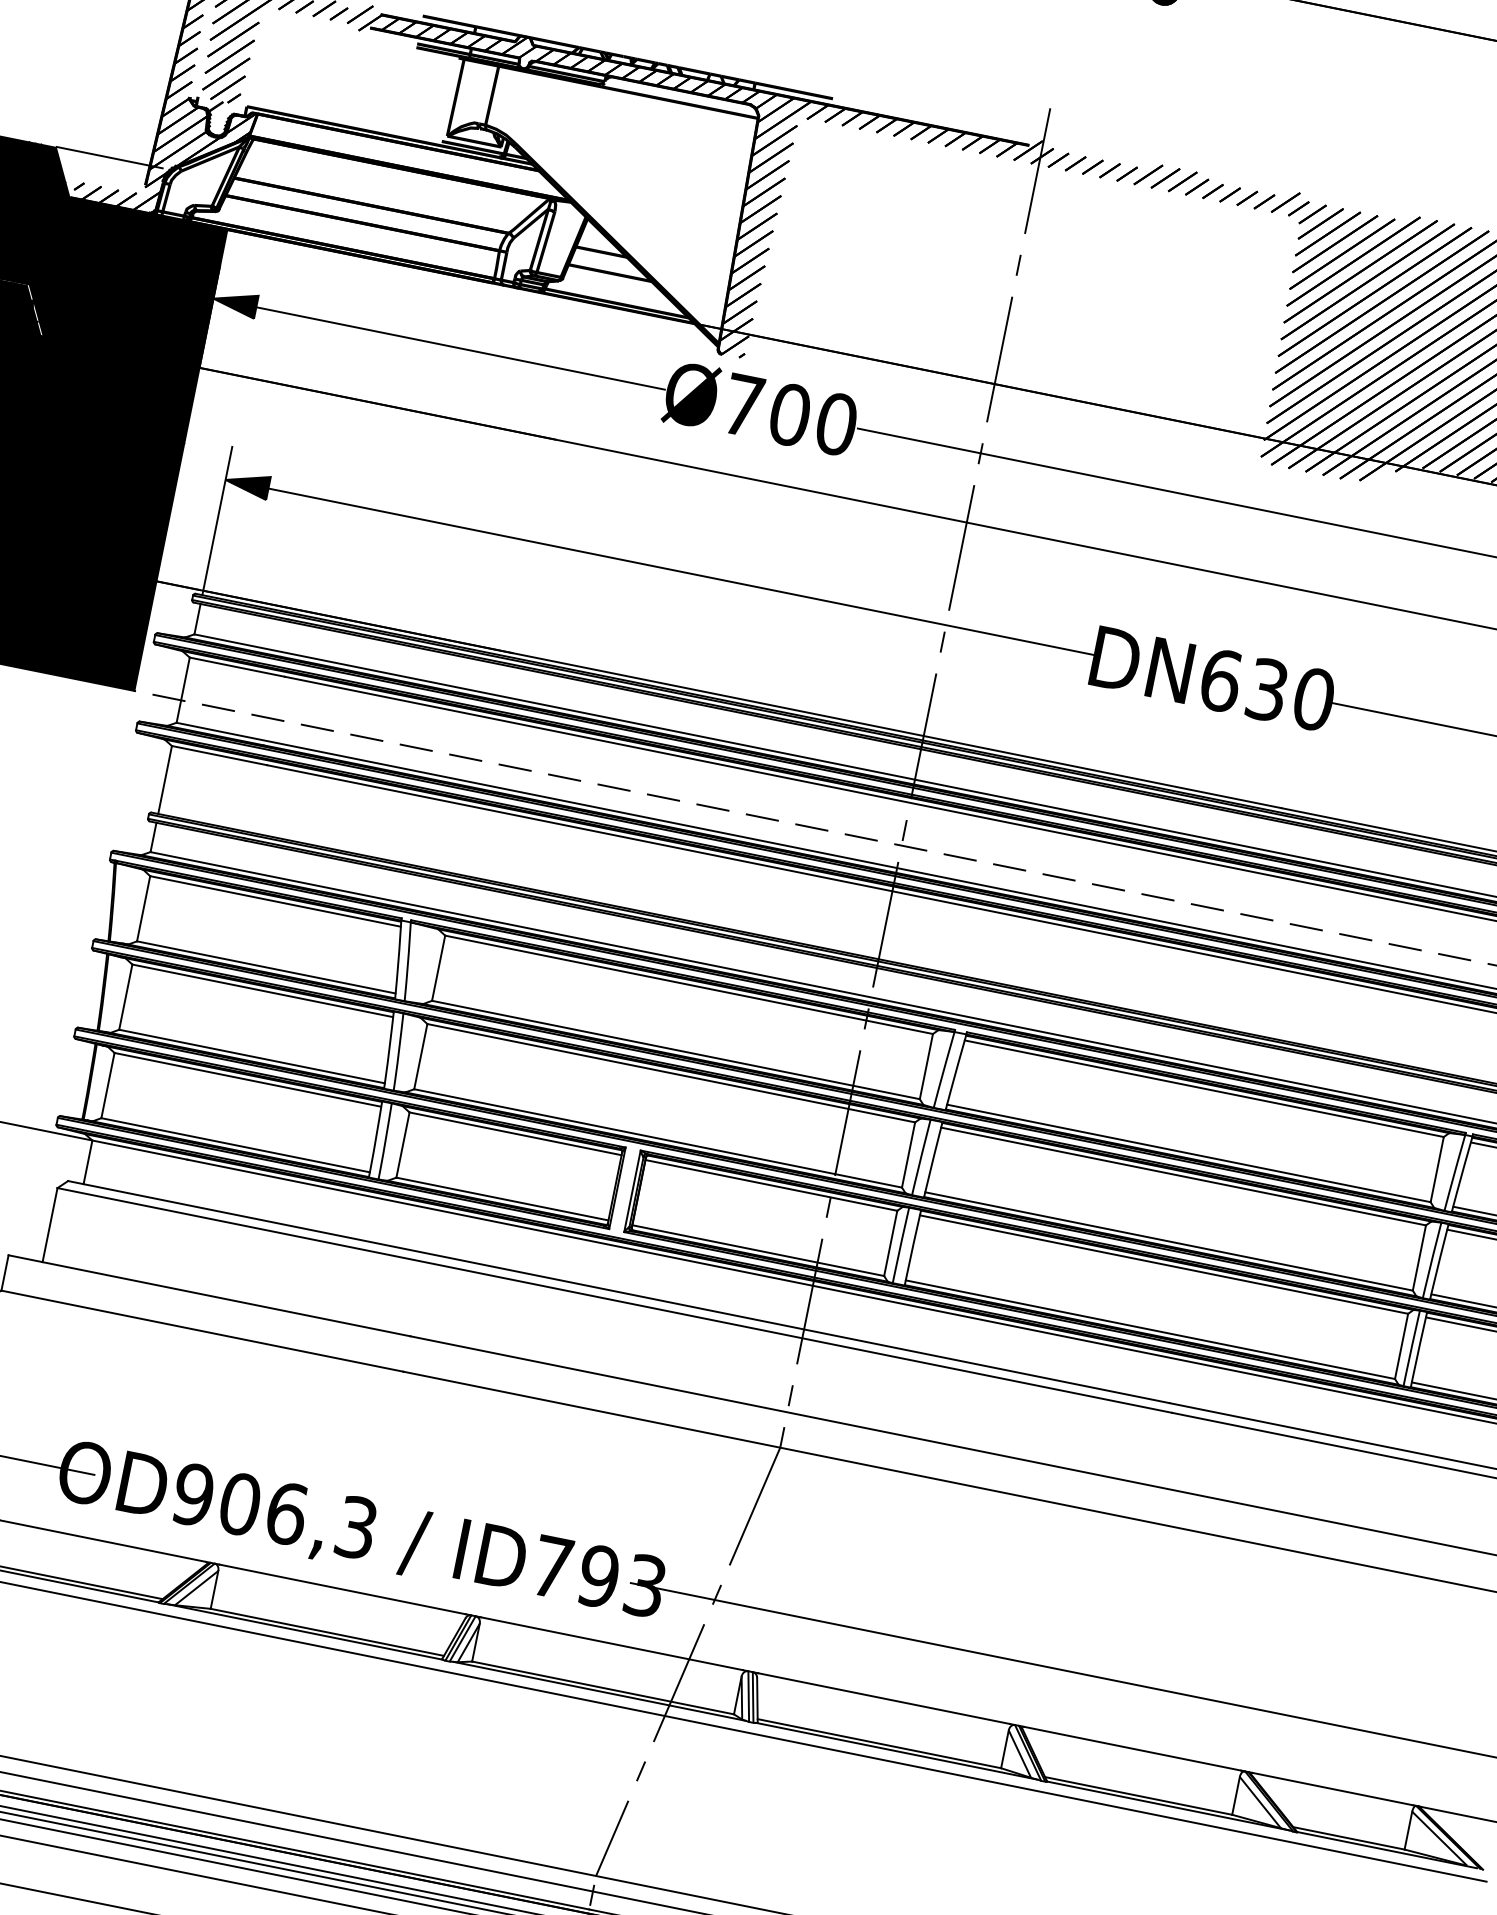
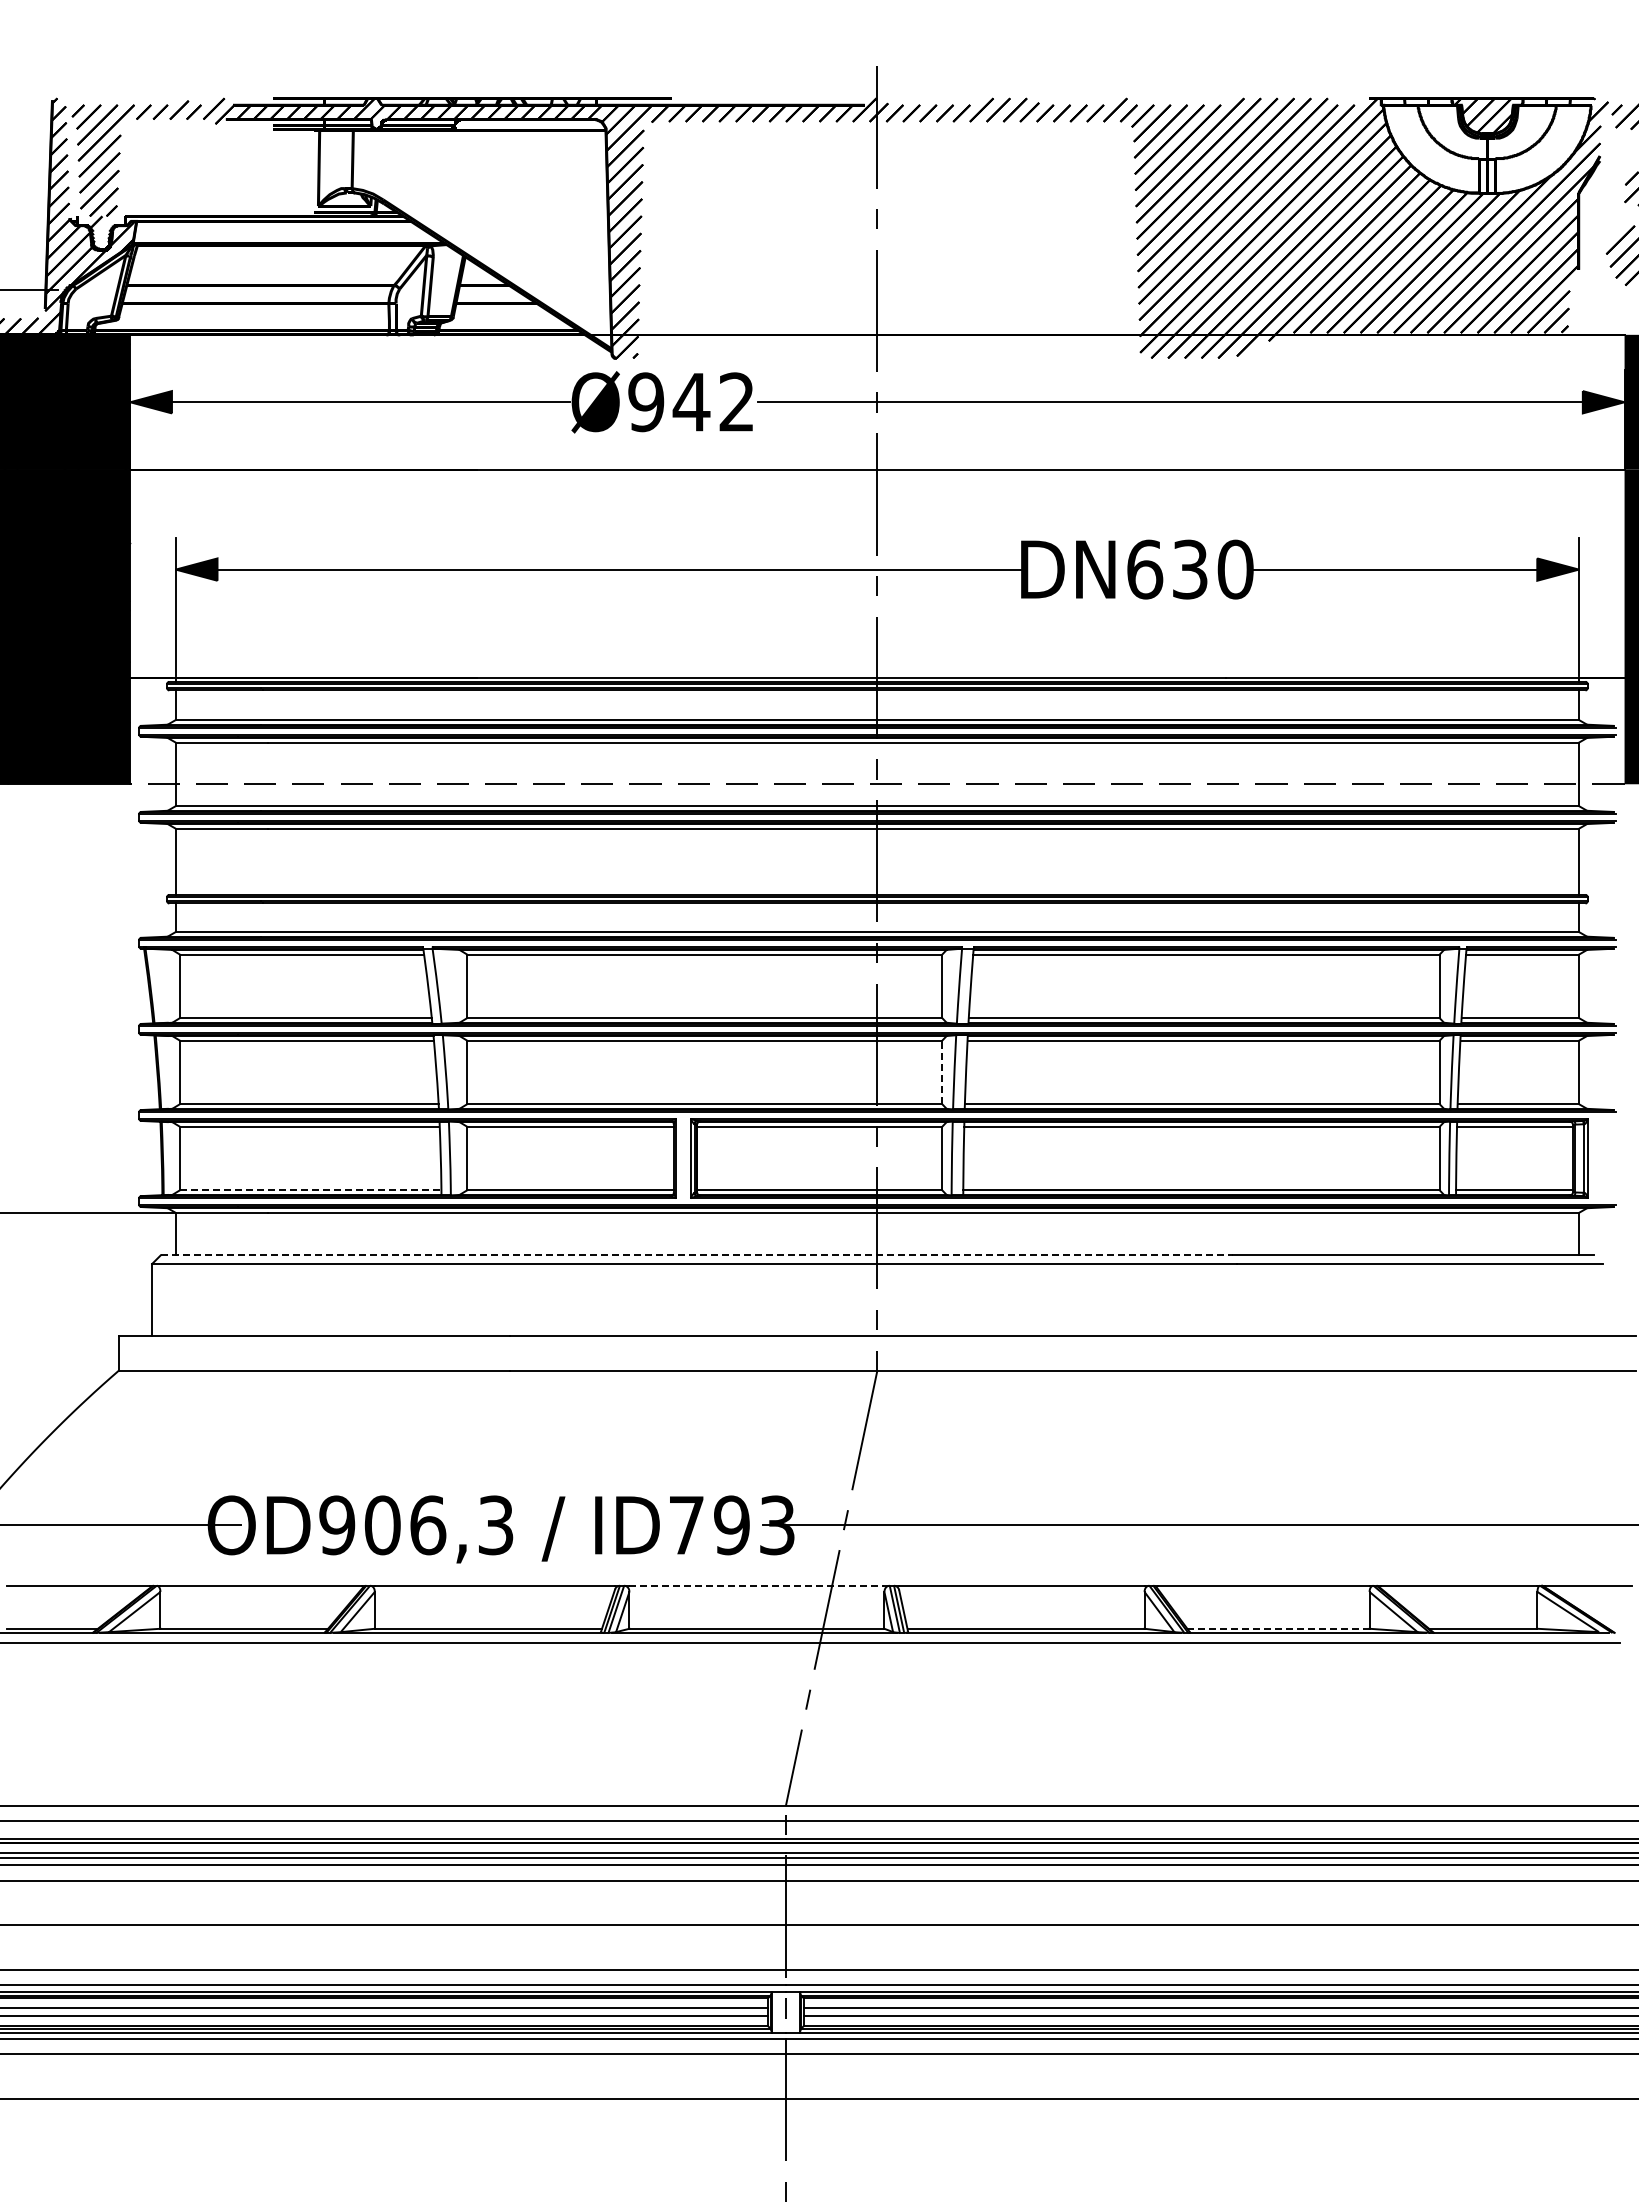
text: (789, 415) -> (691, 402), Ø700 -> Ø942
line: (235, 1145) -> (310, 1190), solid -> dashed
line: (908, 1155) -> (942, 1072), solid -> dashed
line: (619, 1292) -> (697, 1255), solid -> dashed
line: (612, 1643) -> (757, 1585), solid -> dashed
line: (1138, 1795) -> (1278, 1628), solid -> dashed

